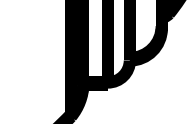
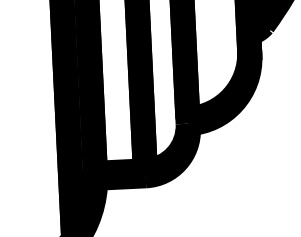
fill: (121, 76) -> (172, 157), added

